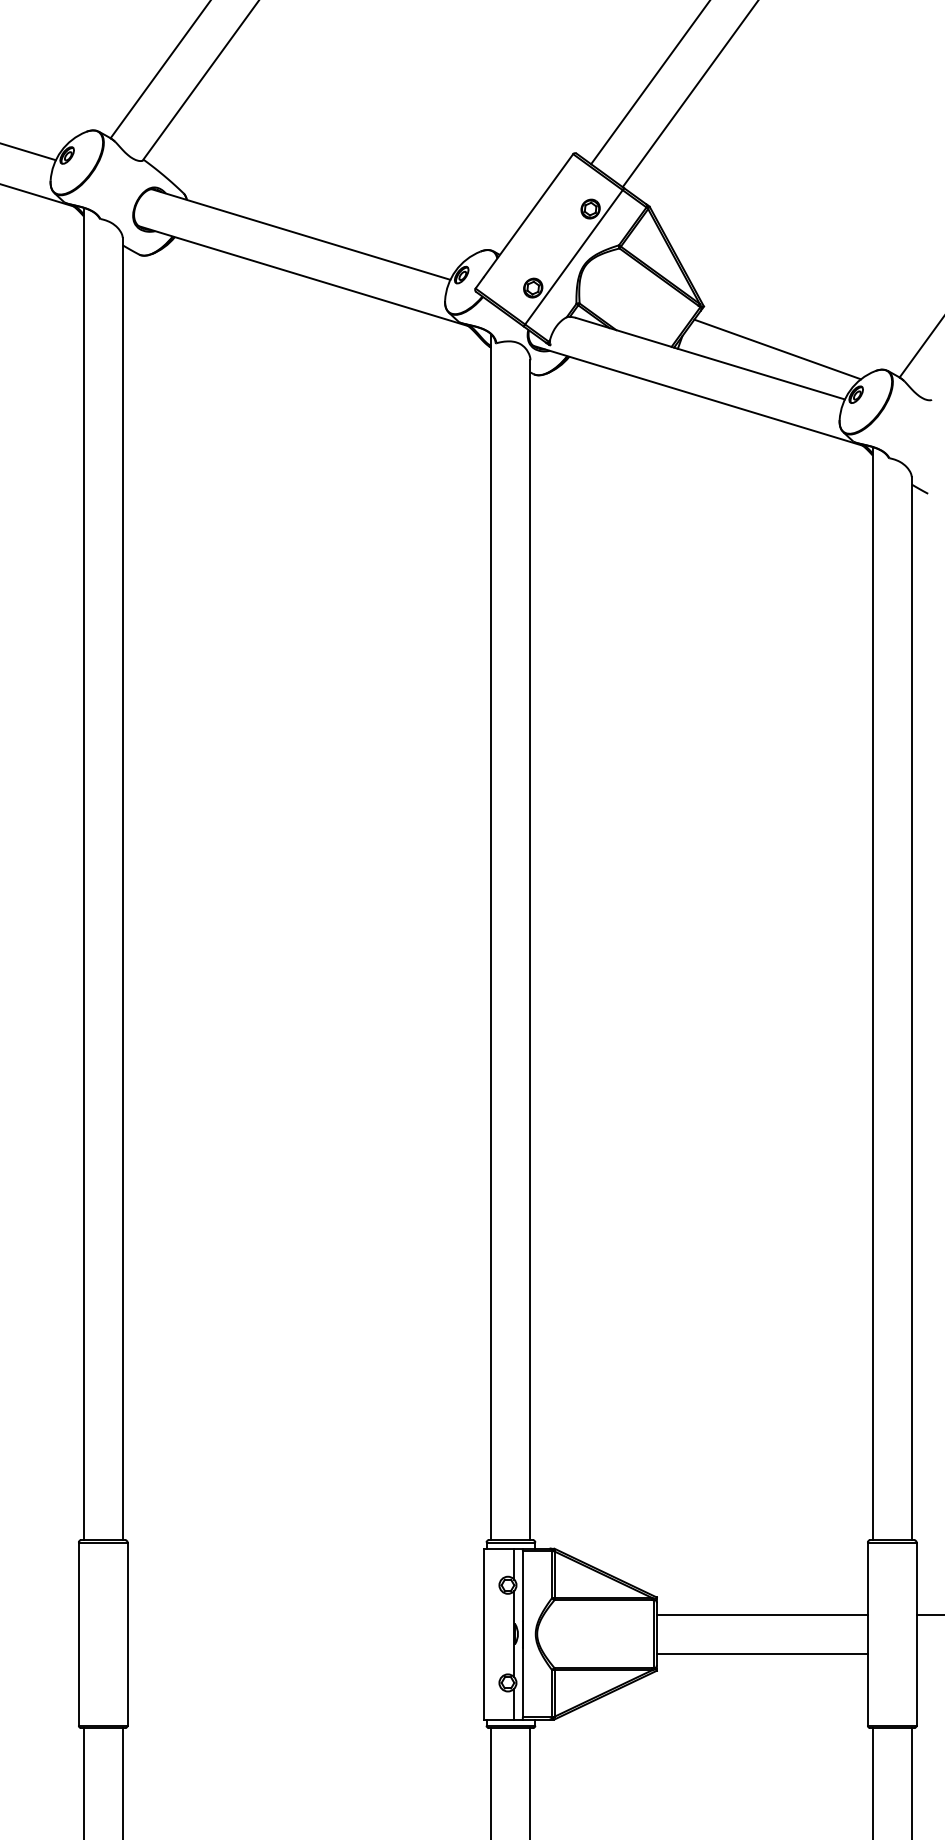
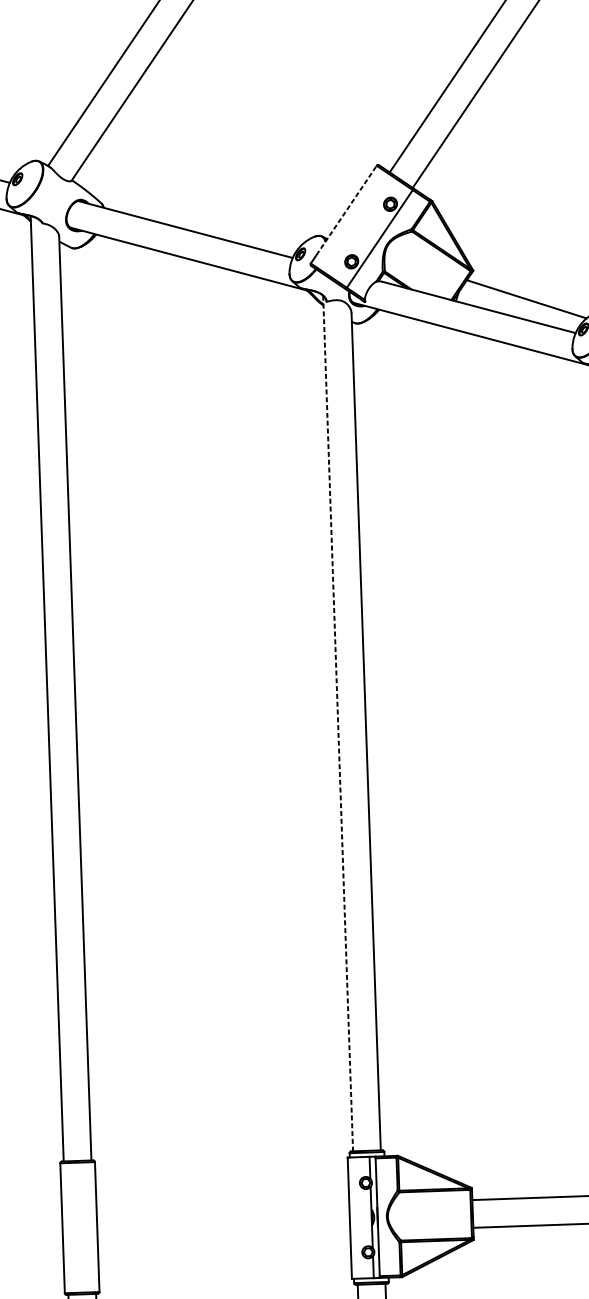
line: (528, 215) -> (346, 210), solid -> dashed
line: (491, 937) -> (338, 723), solid -> dashed

